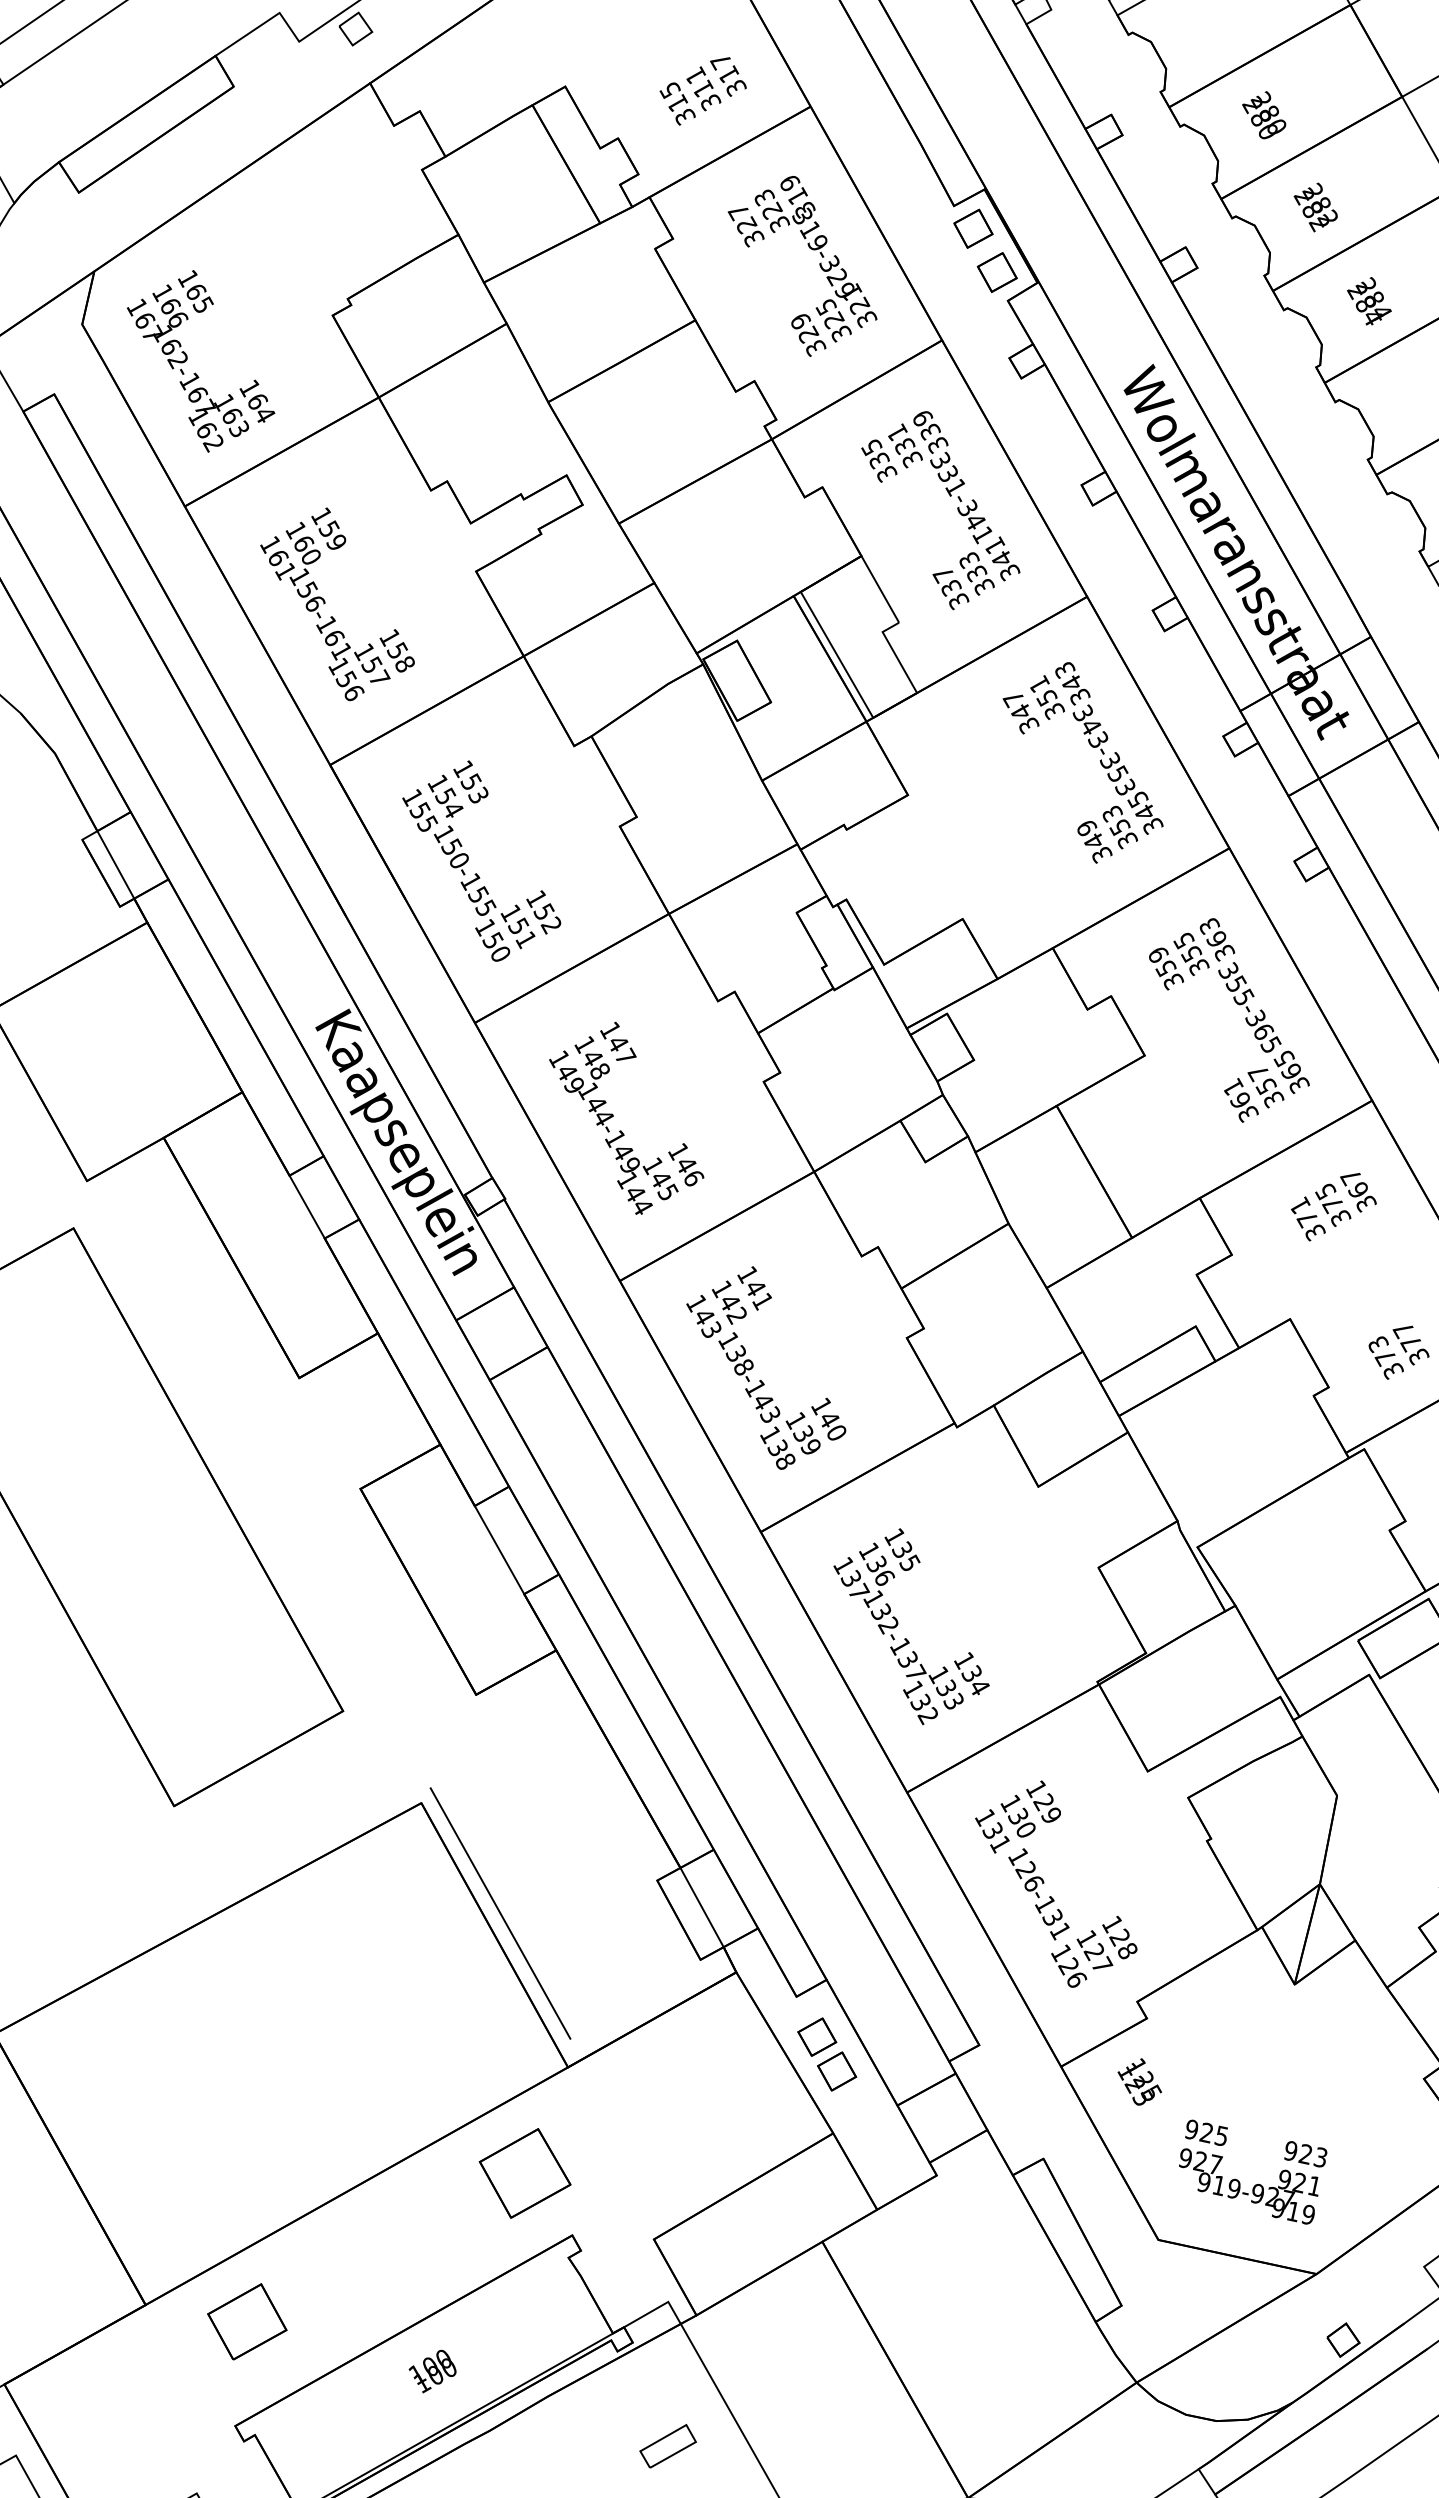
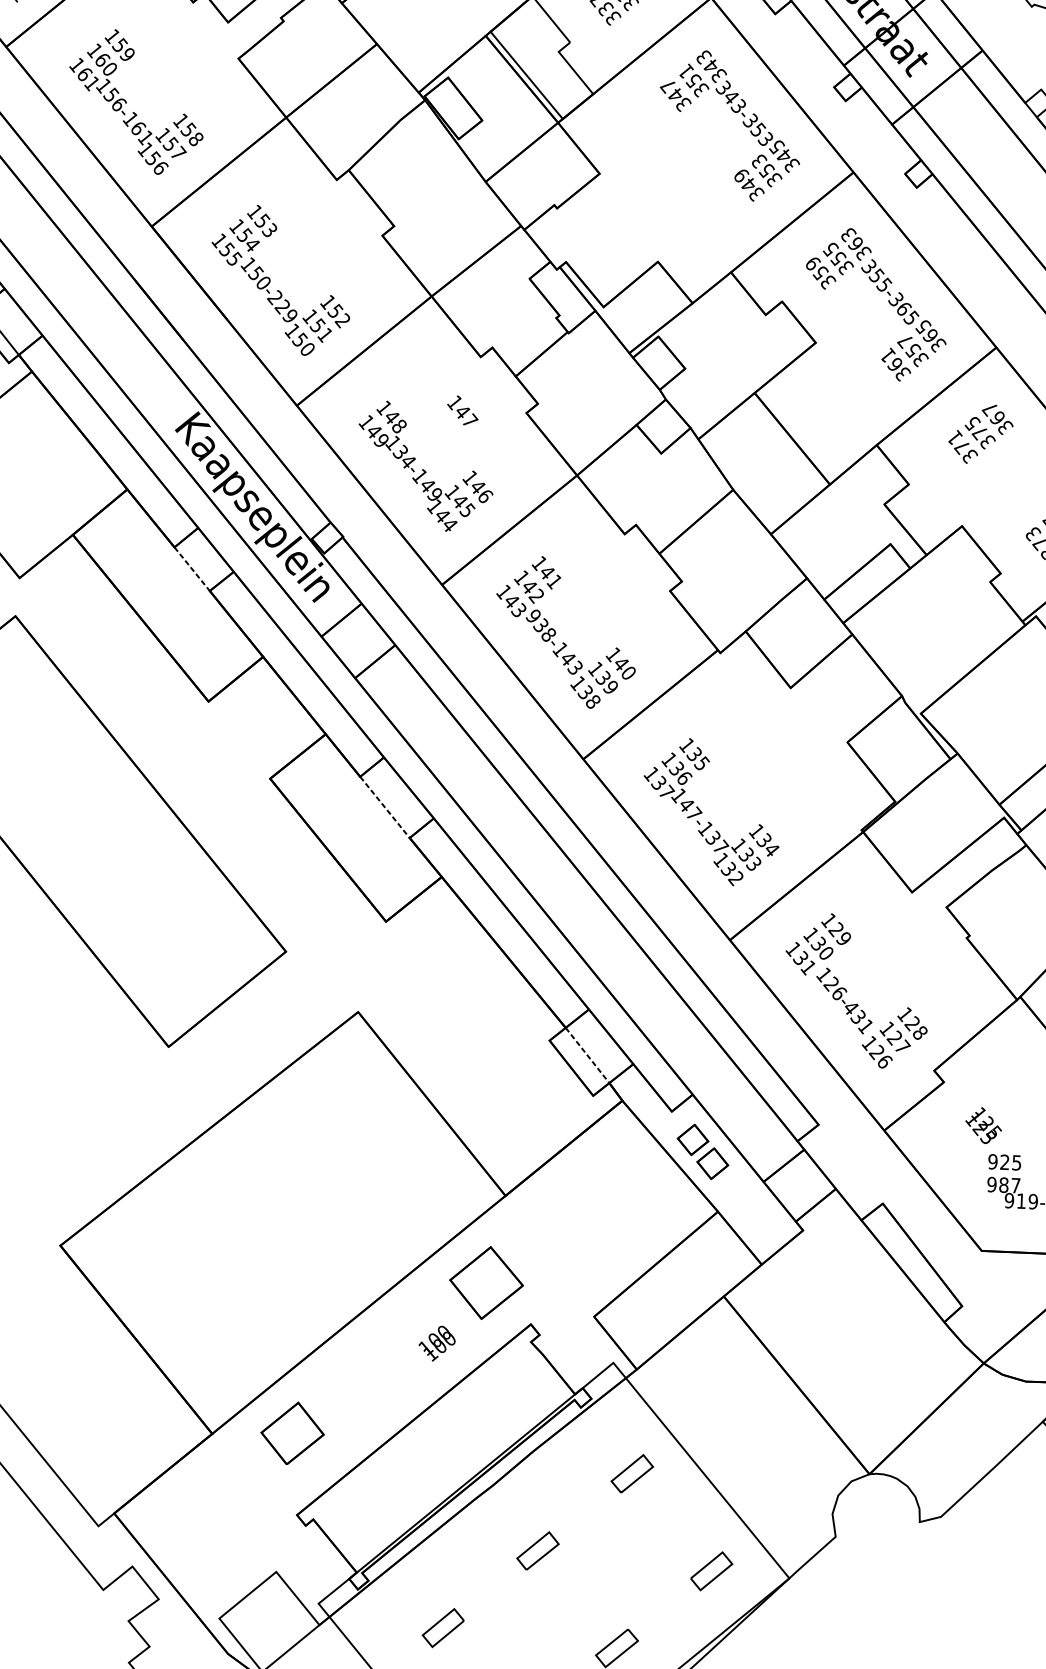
text: (478, 893) -> (282, 305), 150-155 -> 150-229
text: (618, 1040) -> (462, 409), moved
text: (595, 1103) -> (400, 451), 144-149 -> 134-149
line: (307, 1207) -> (192, 569), solid -> dashed
text: (728, 1340) -> (533, 616), 138-143 -> 938-143
line: (499, 1550) -> (385, 807), solid -> dashed
text: (885, 1618) -> (690, 809), 132-137 -> 147-137
text: (1045, 1904) -> (850, 1008), 126-131 -> 126-431
line: (702, 1907) -> (587, 1055), solid -> dashed
line: (500, 1913) -> (433, 1086), removed
text: (1139, 2081) -> (983, 1125), moved
text: (1200, 2161) -> (1003, 1185), 927 -> 987
text: (432, 2371) -> (437, 1343), moved

